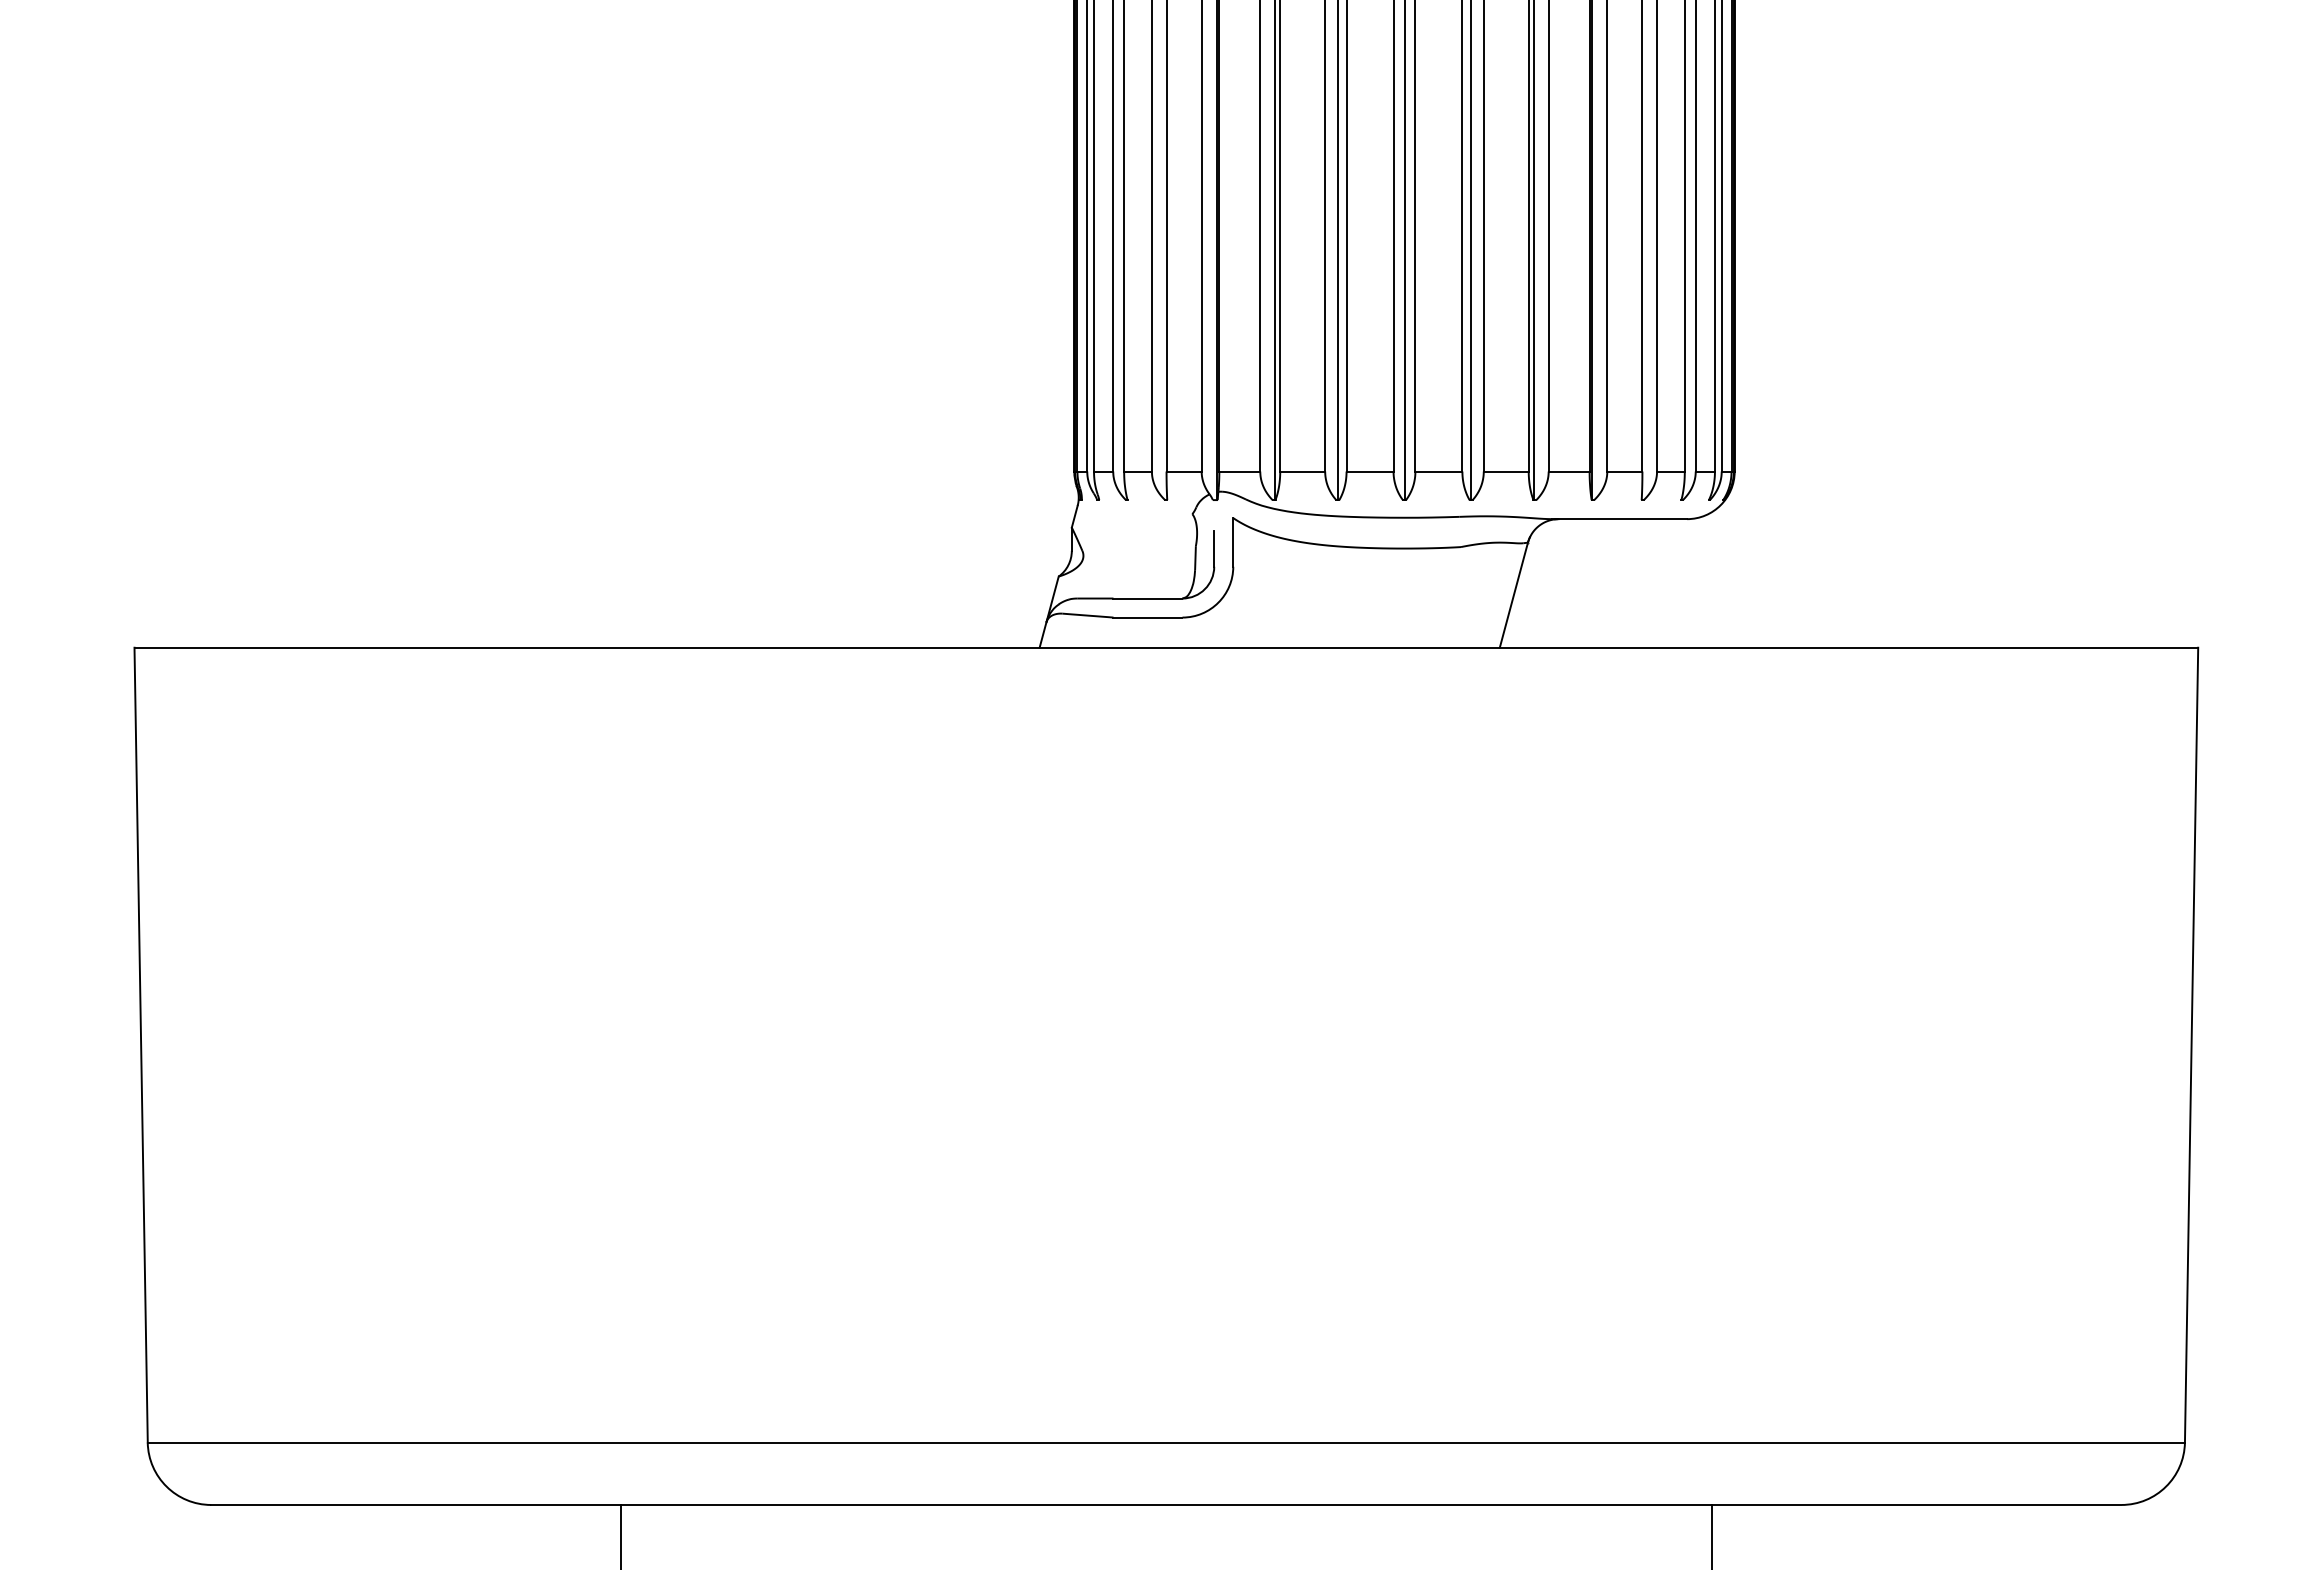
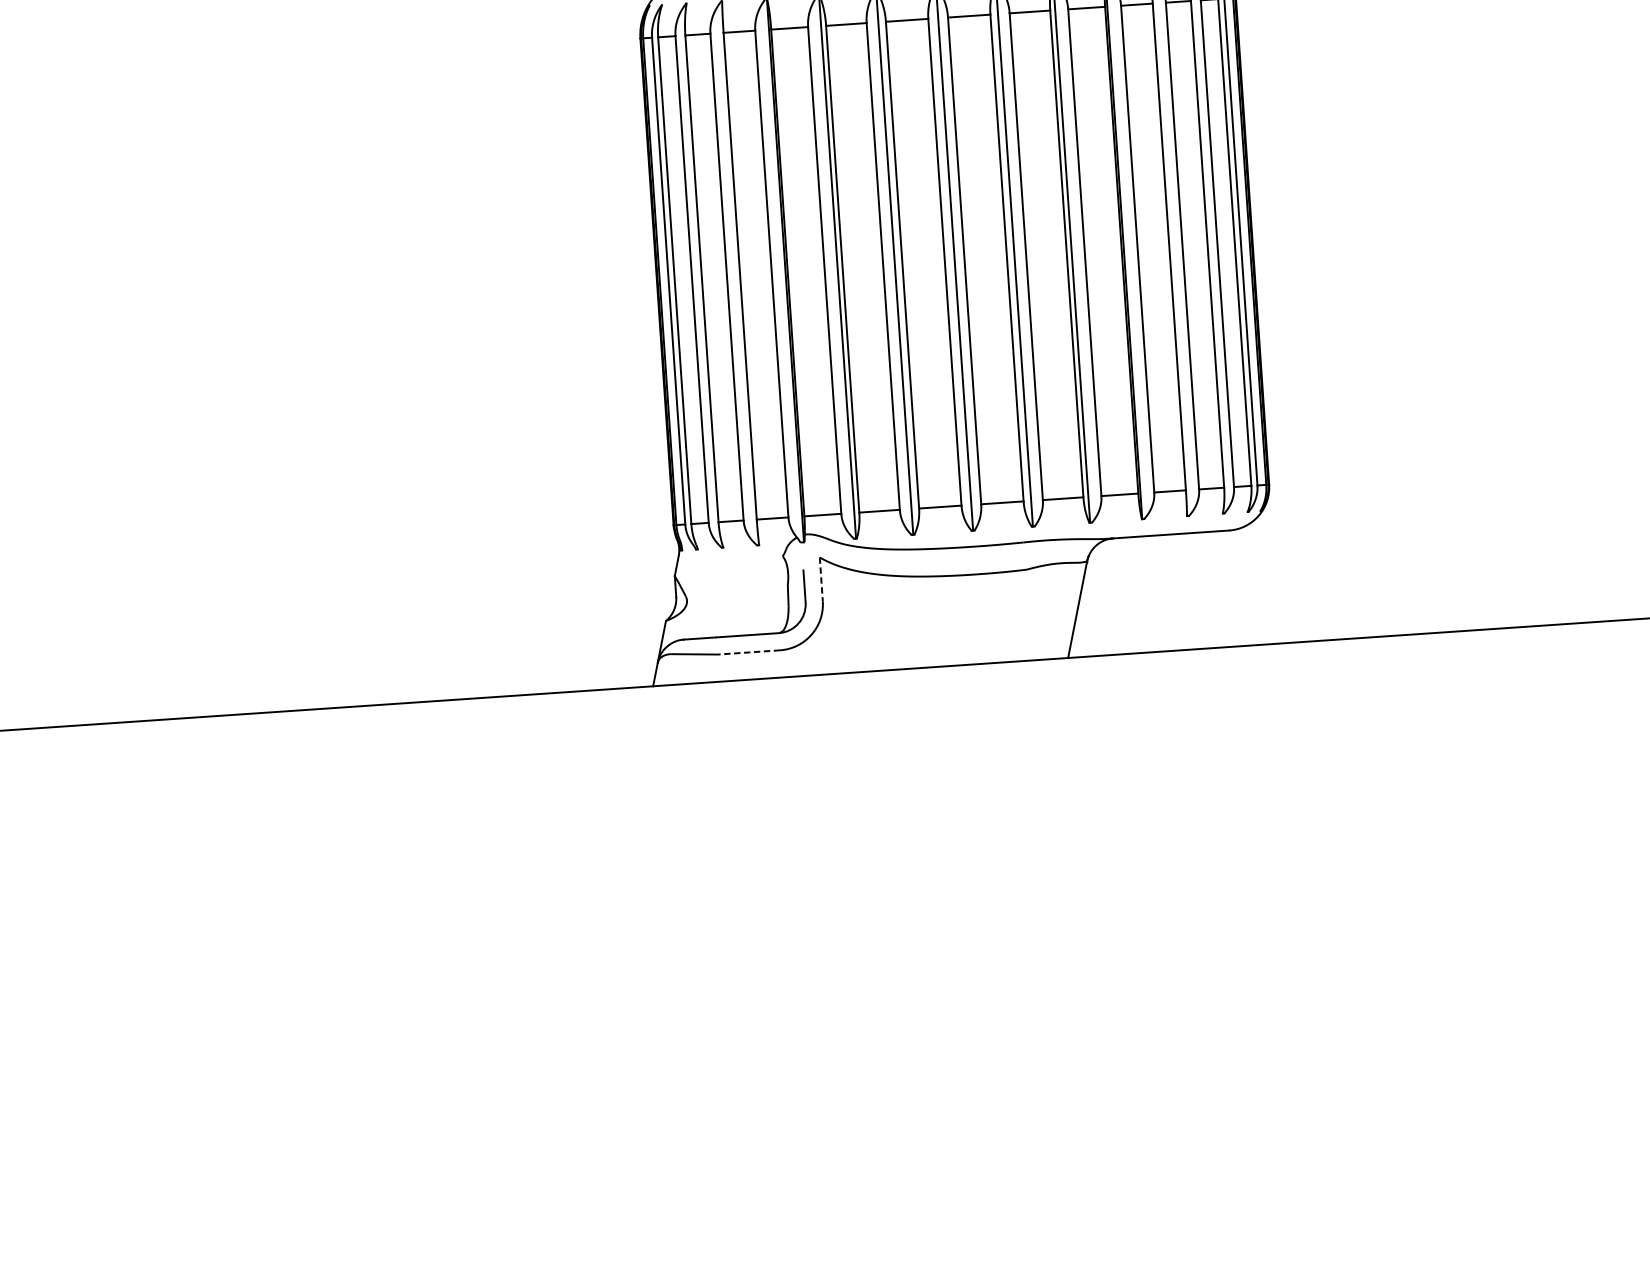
line: (1233, 542) -> (821, 579), solid -> dashed
line: (1147, 617) -> (748, 652), solid -> dashed

